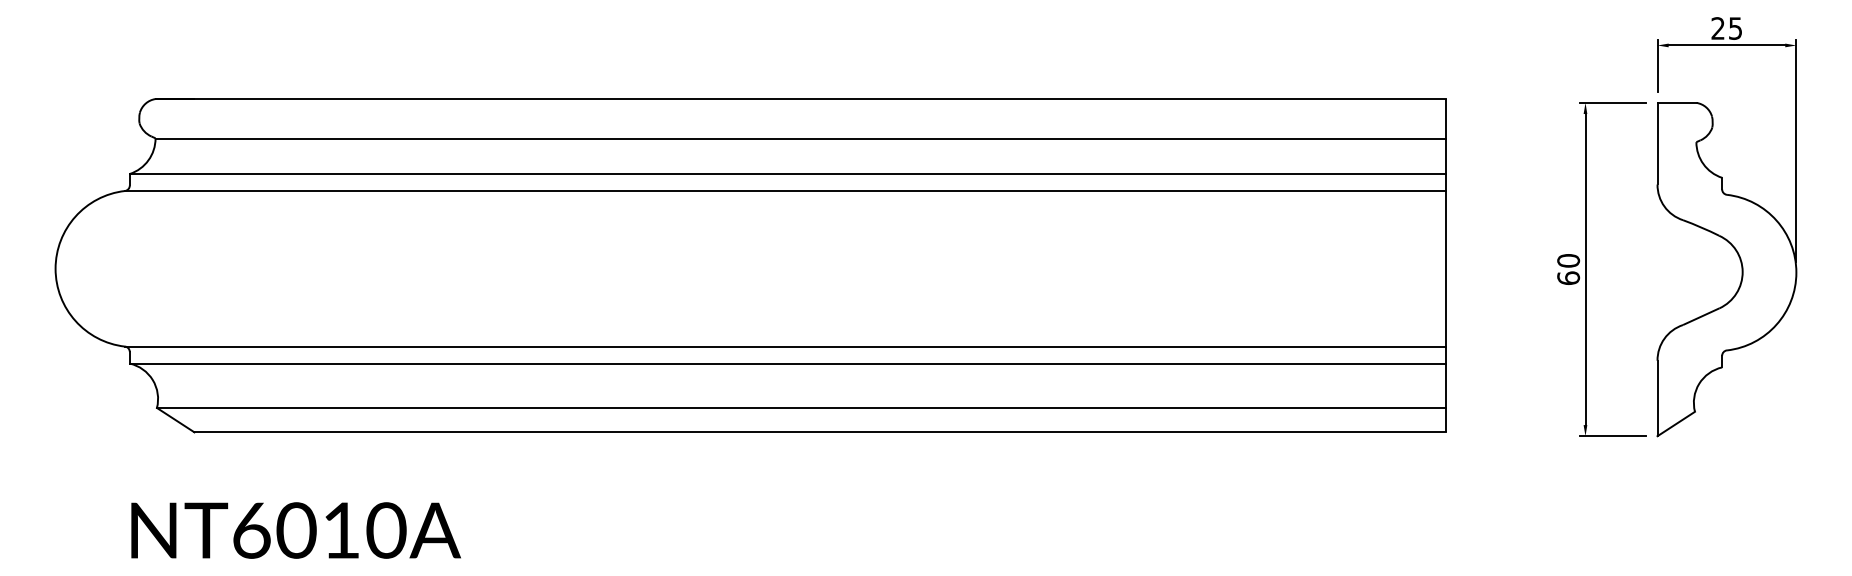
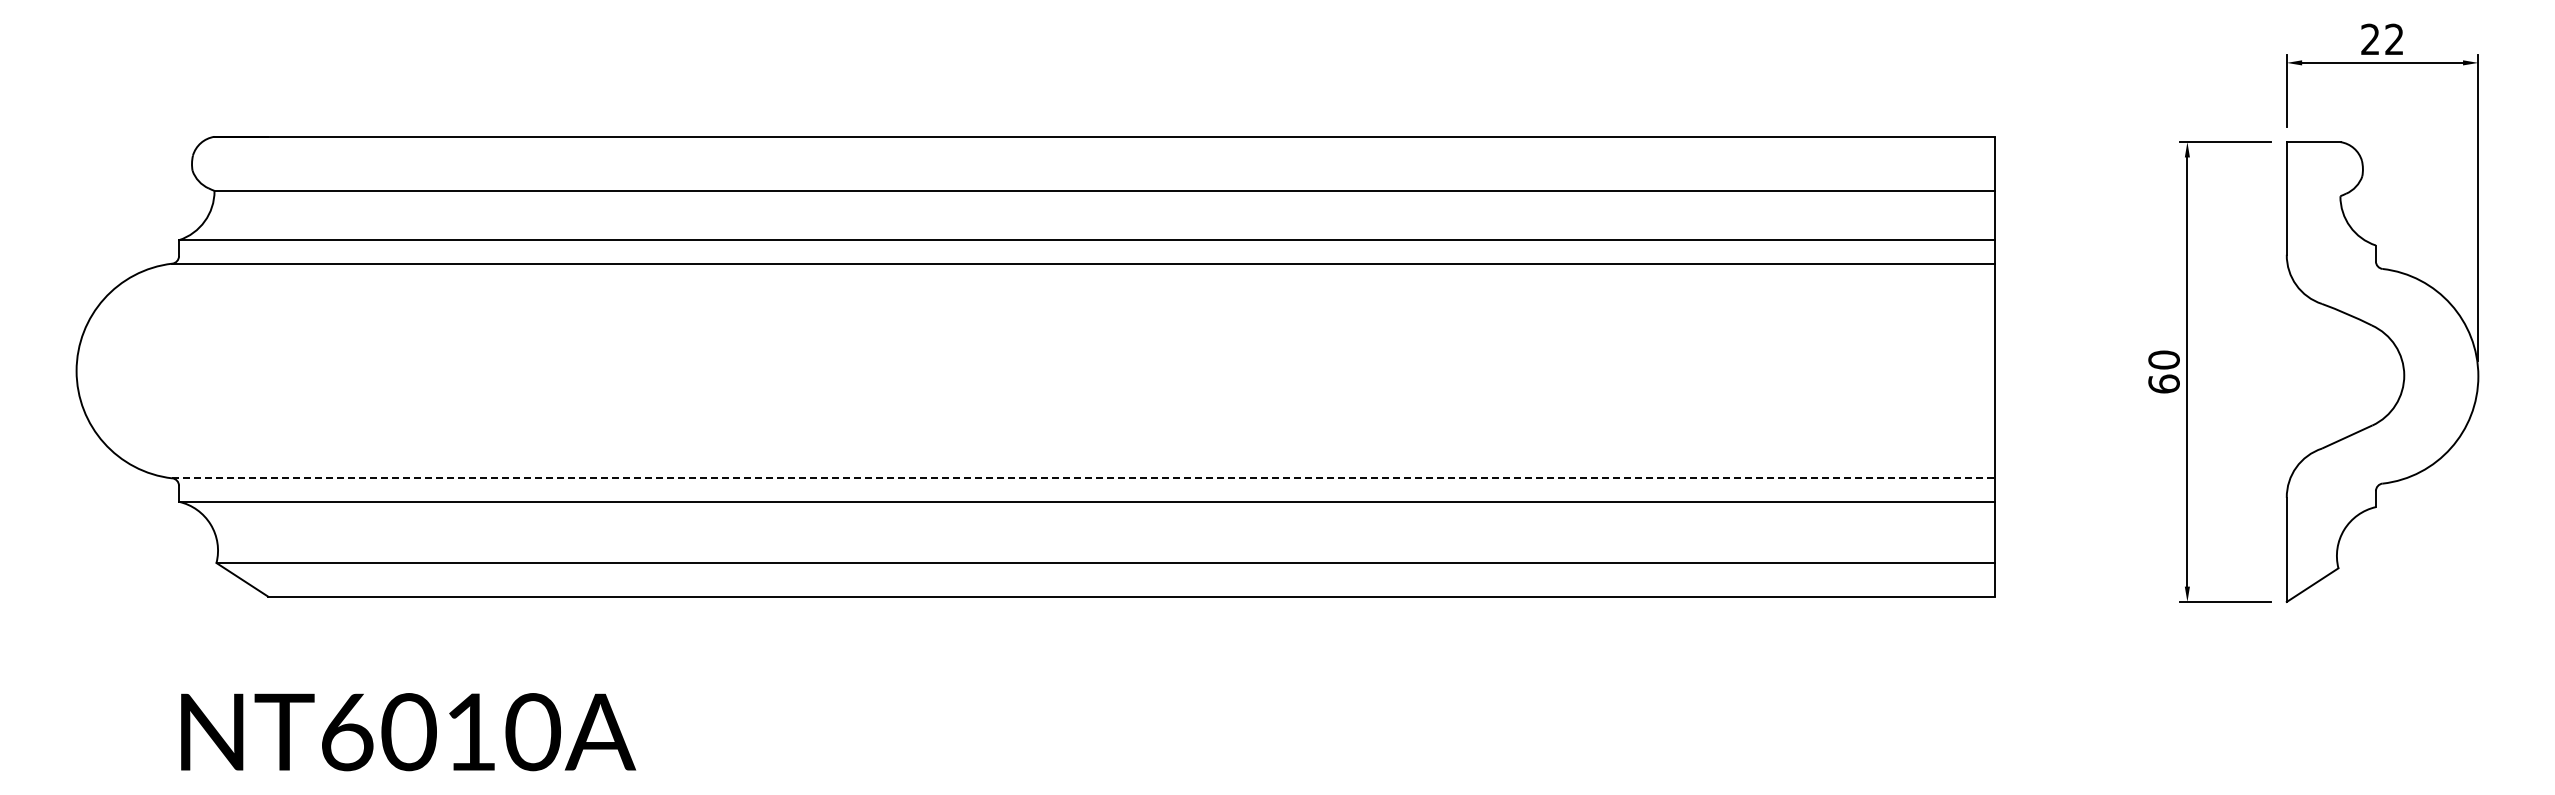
text: (1735, 28) -> (2394, 39), 25 -> 22
line: (785, 346) -> (1083, 478), solid -> dashed

